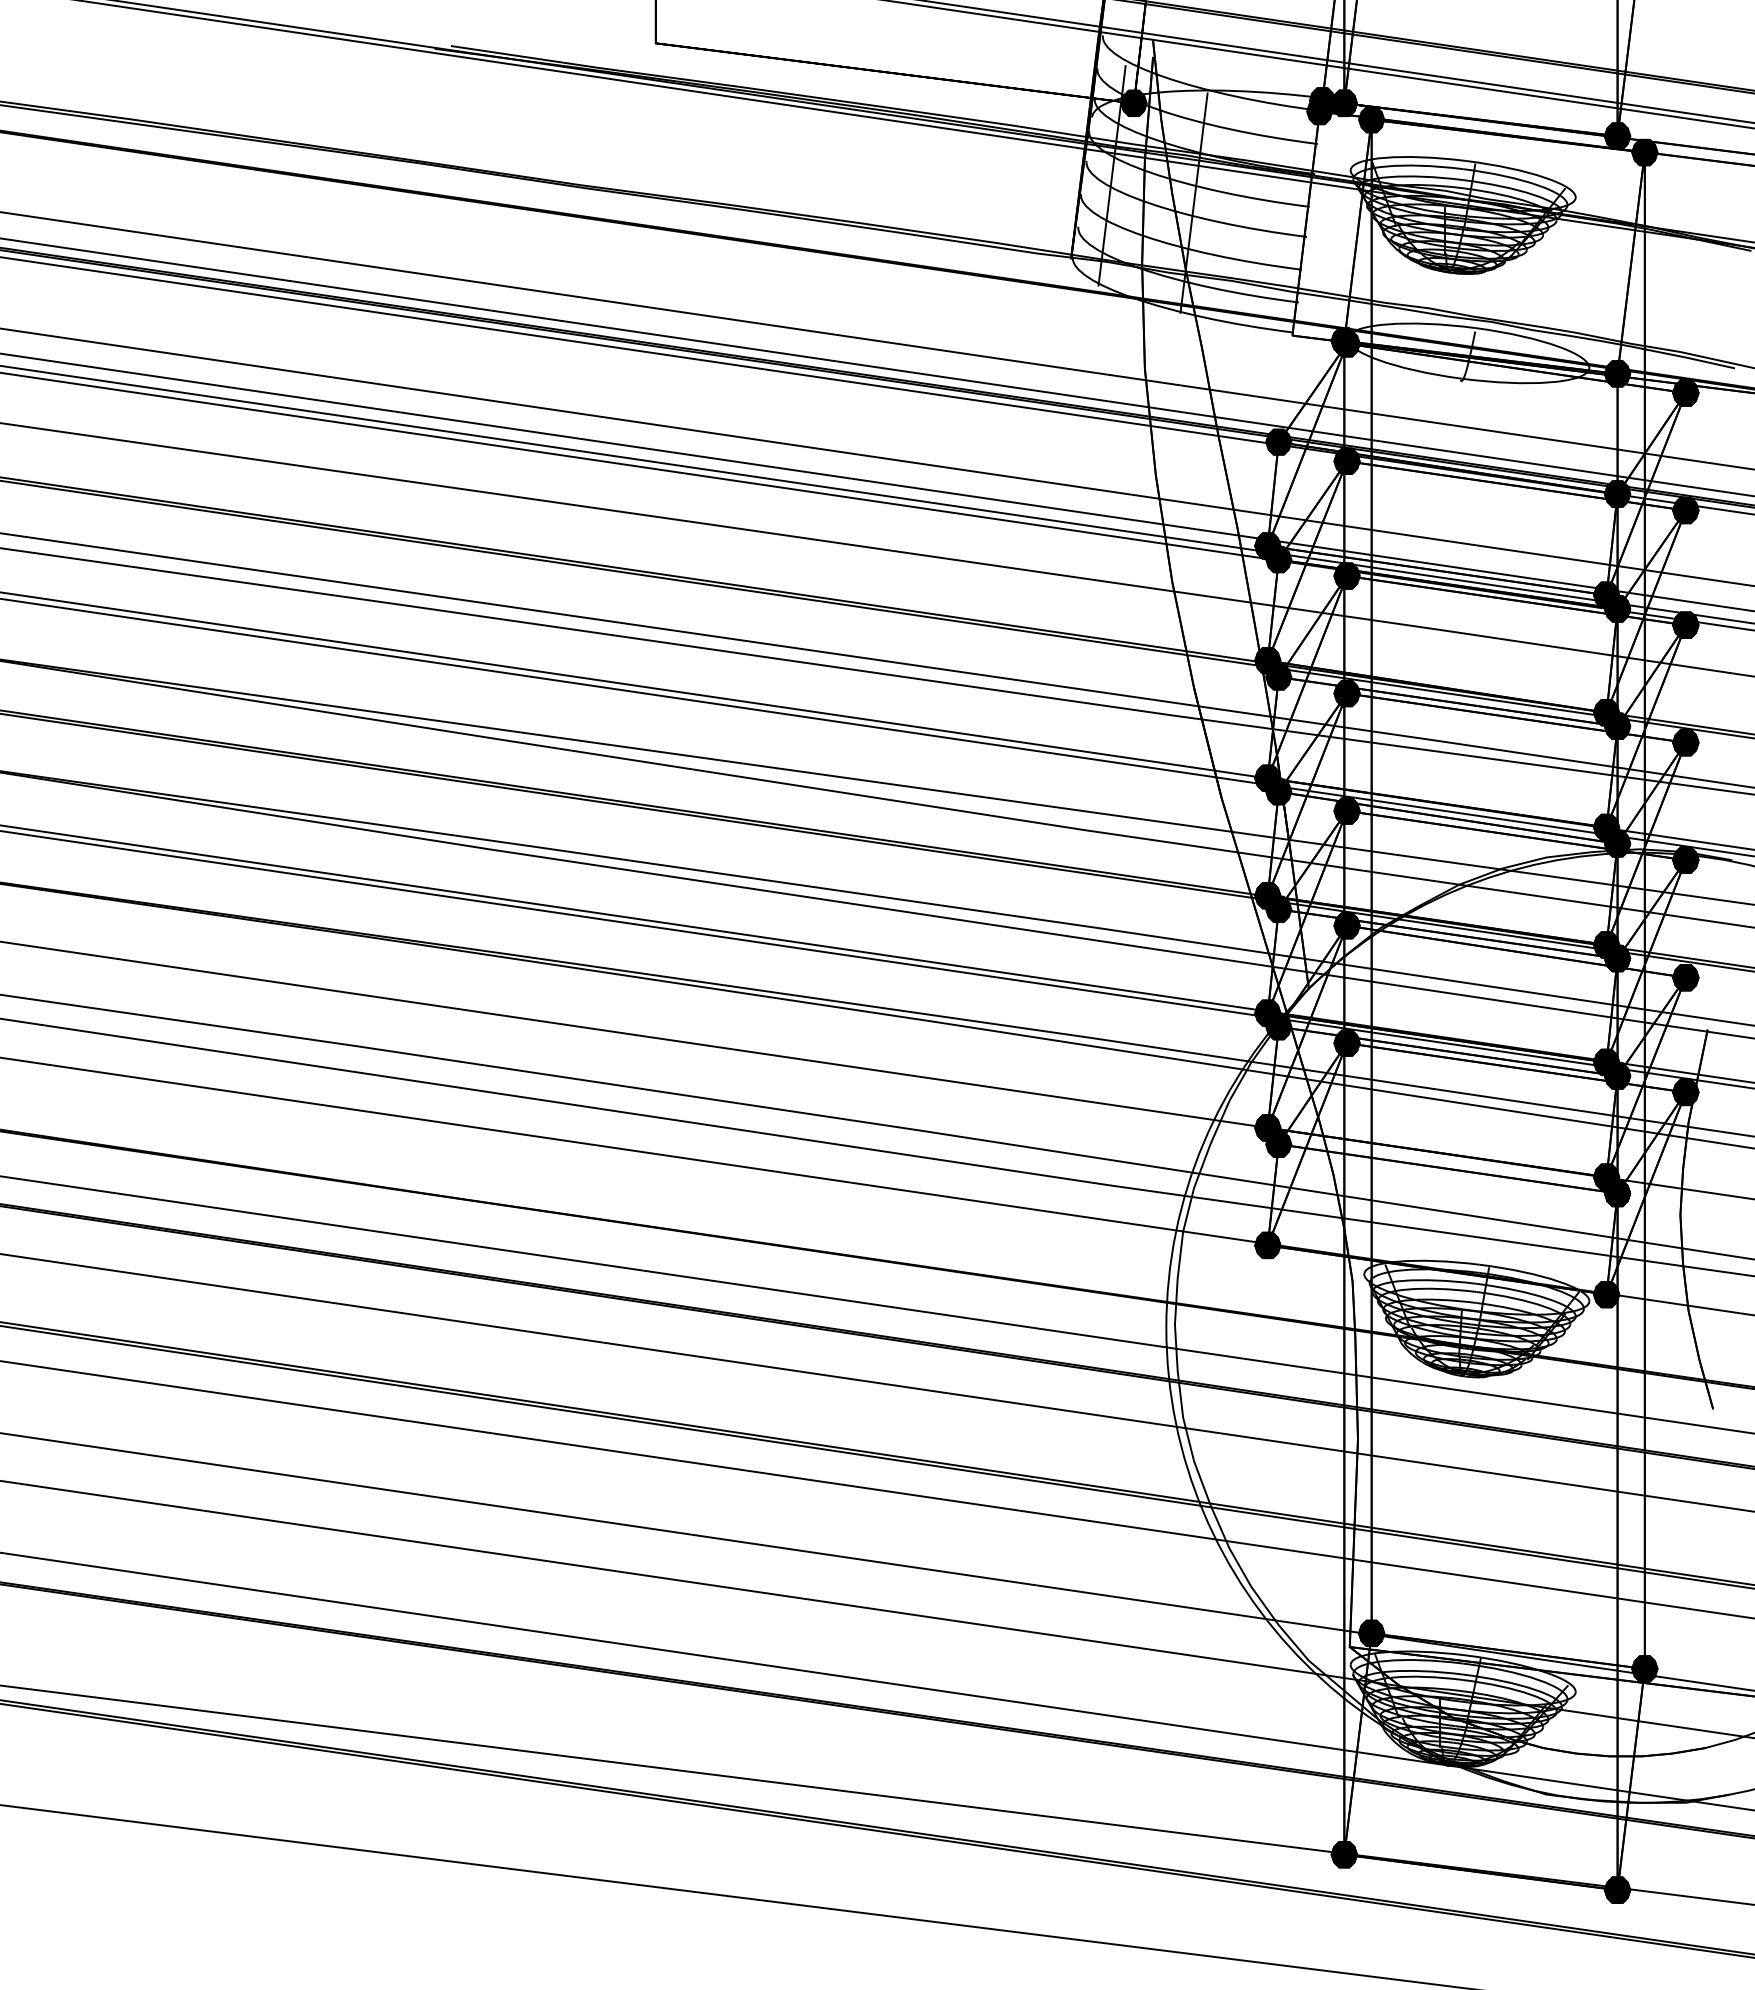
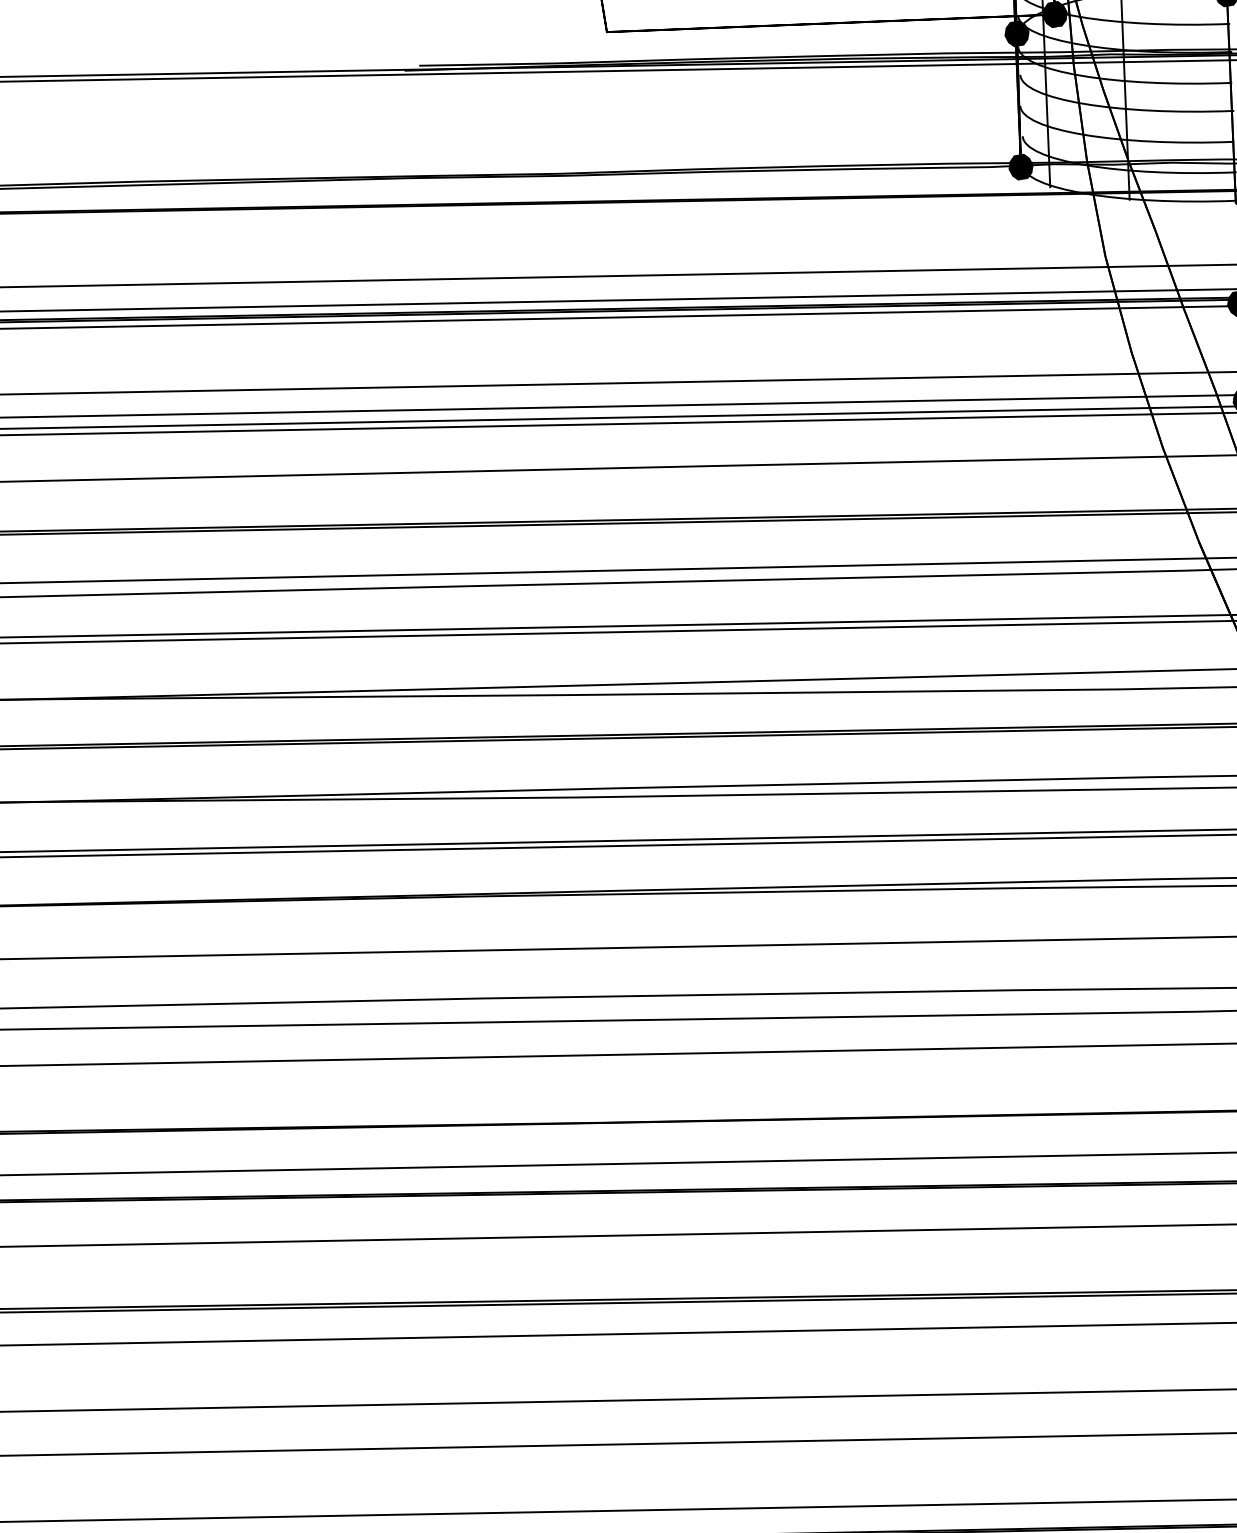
fill: (1089, 116) -> (1016, 33), added
fill: (1070, 258) -> (1020, 166), added

